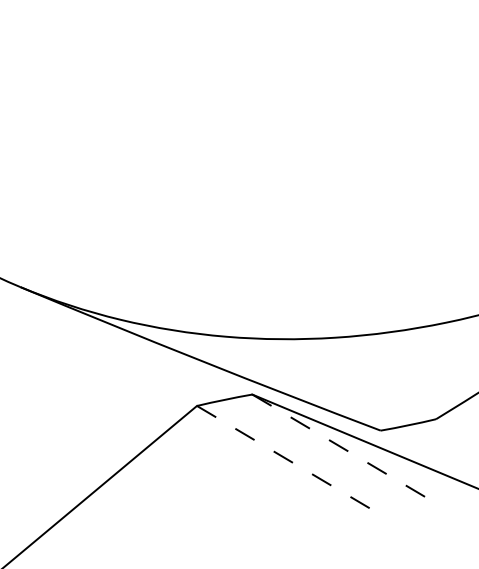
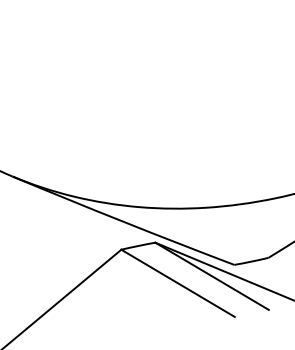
line: (345, 449) -> (212, 276), dashed -> solid
line: (289, 460) -> (178, 283), dashed -> solid

